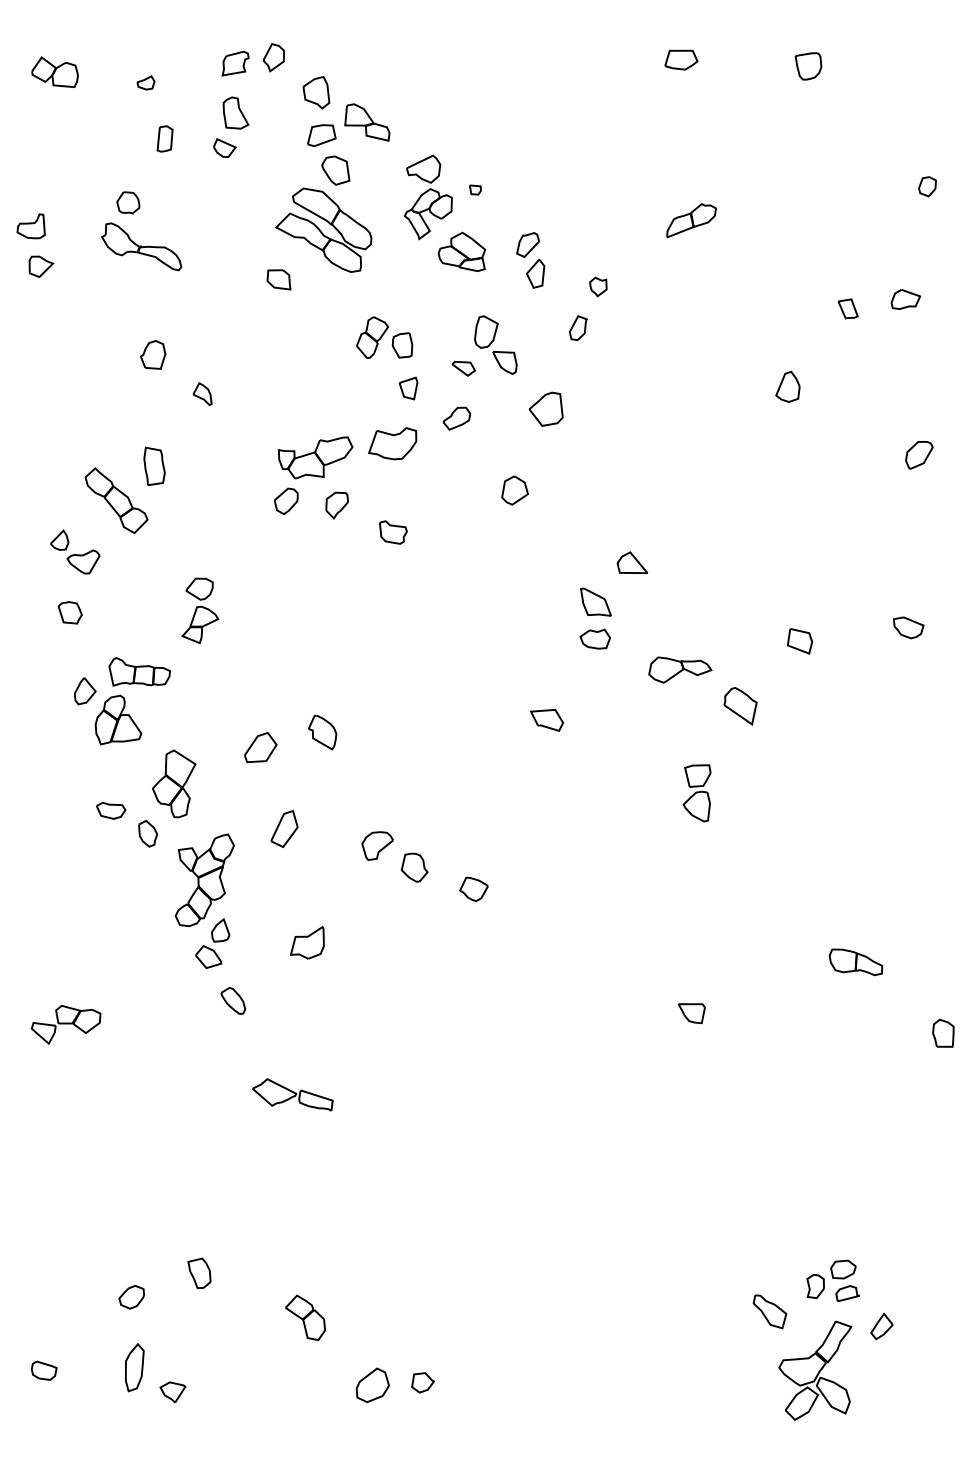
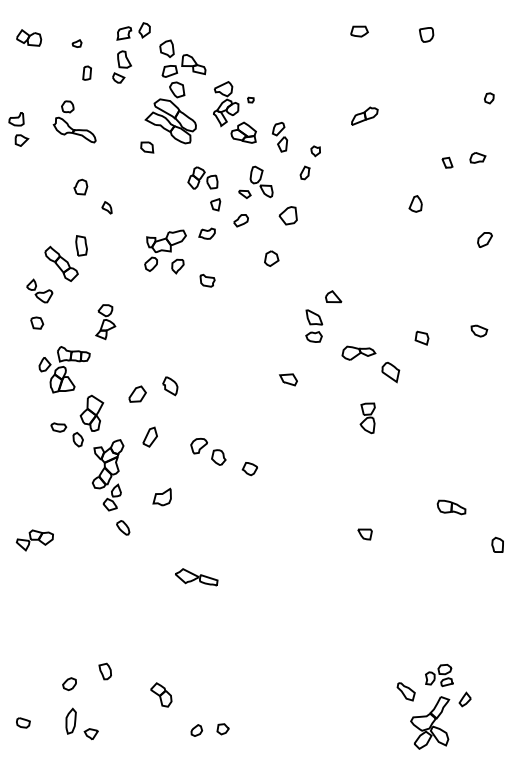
part: (391, 442) -> (206, 233), size x0.62
part: (292, 1095) -> (196, 577), moved
part: (372, 1385) -> (196, 730), size x0.62

